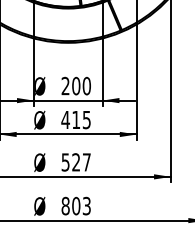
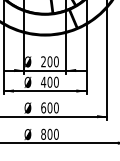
text: (80, 118) -> (52, 81), 415 -> 400
text: (75, 161) -> (49, 107), 527 -> 600
text: (86, 204) -> (56, 133), 803 -> 800

